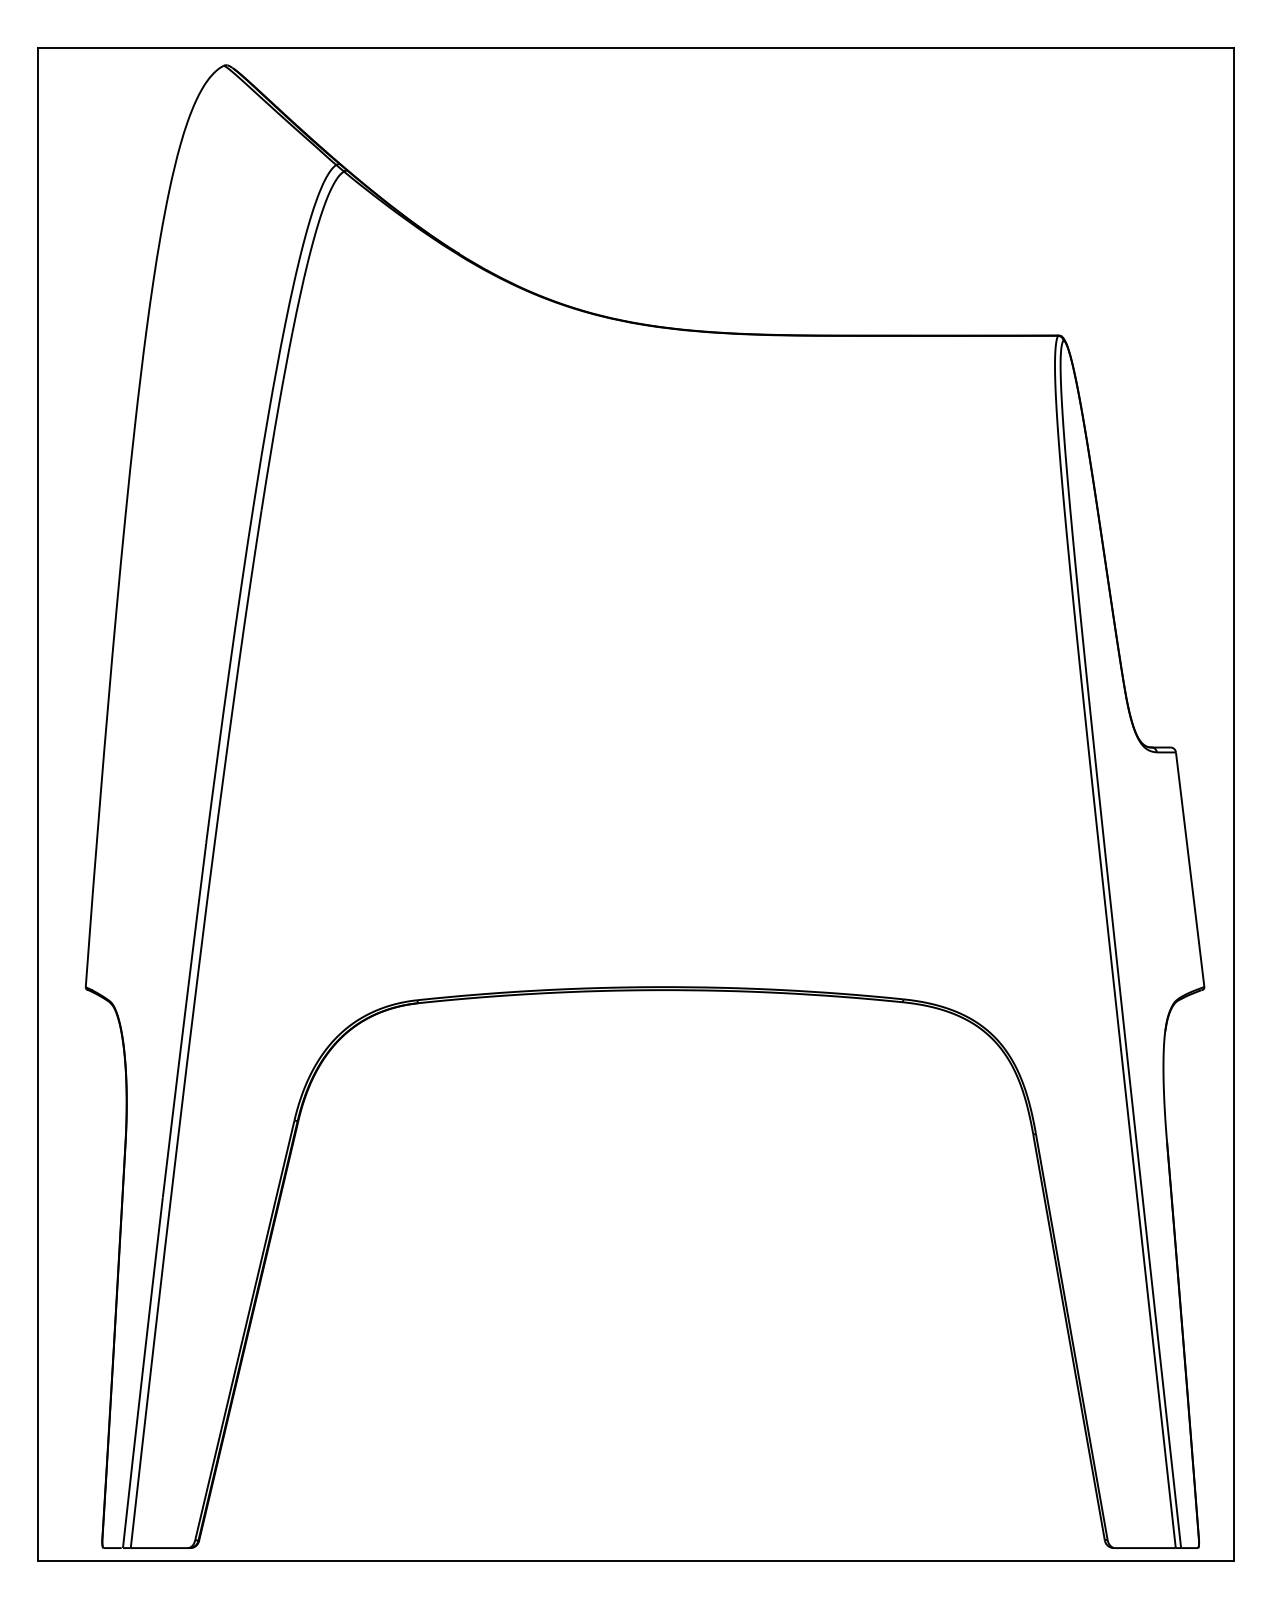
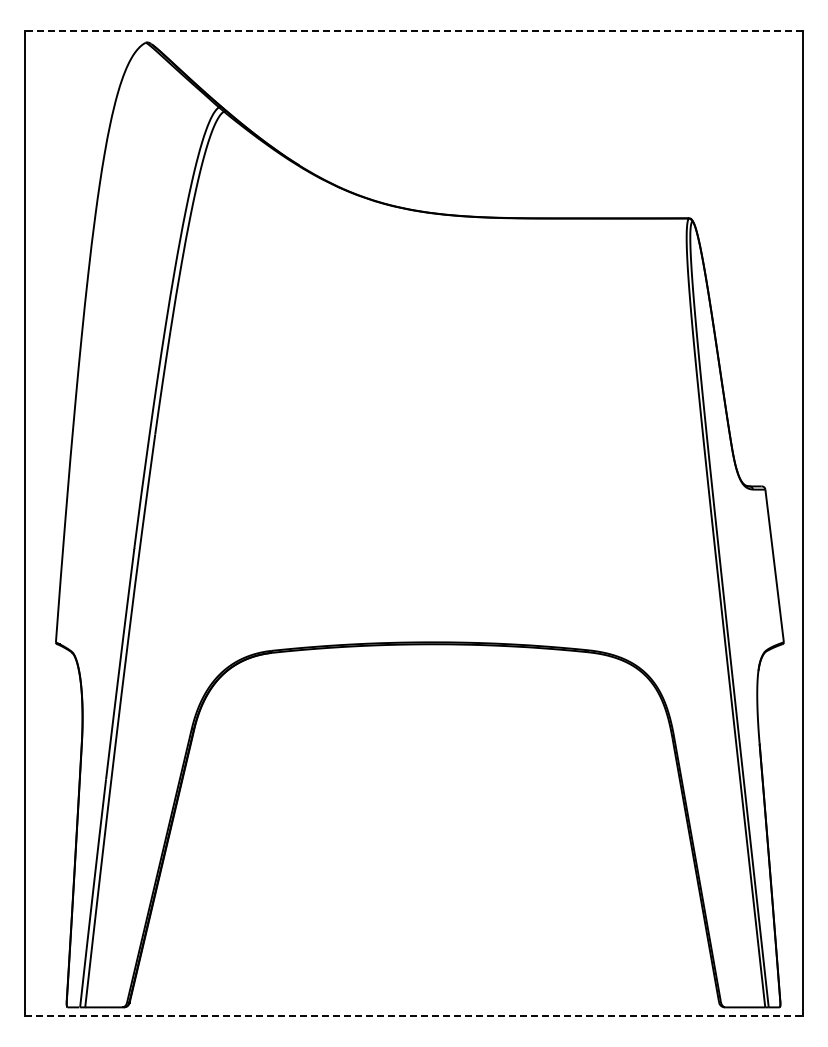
line: (635, 48) -> (413, 31), solid -> dashed
line: (636, 1560) -> (414, 1015), solid -> dashed

